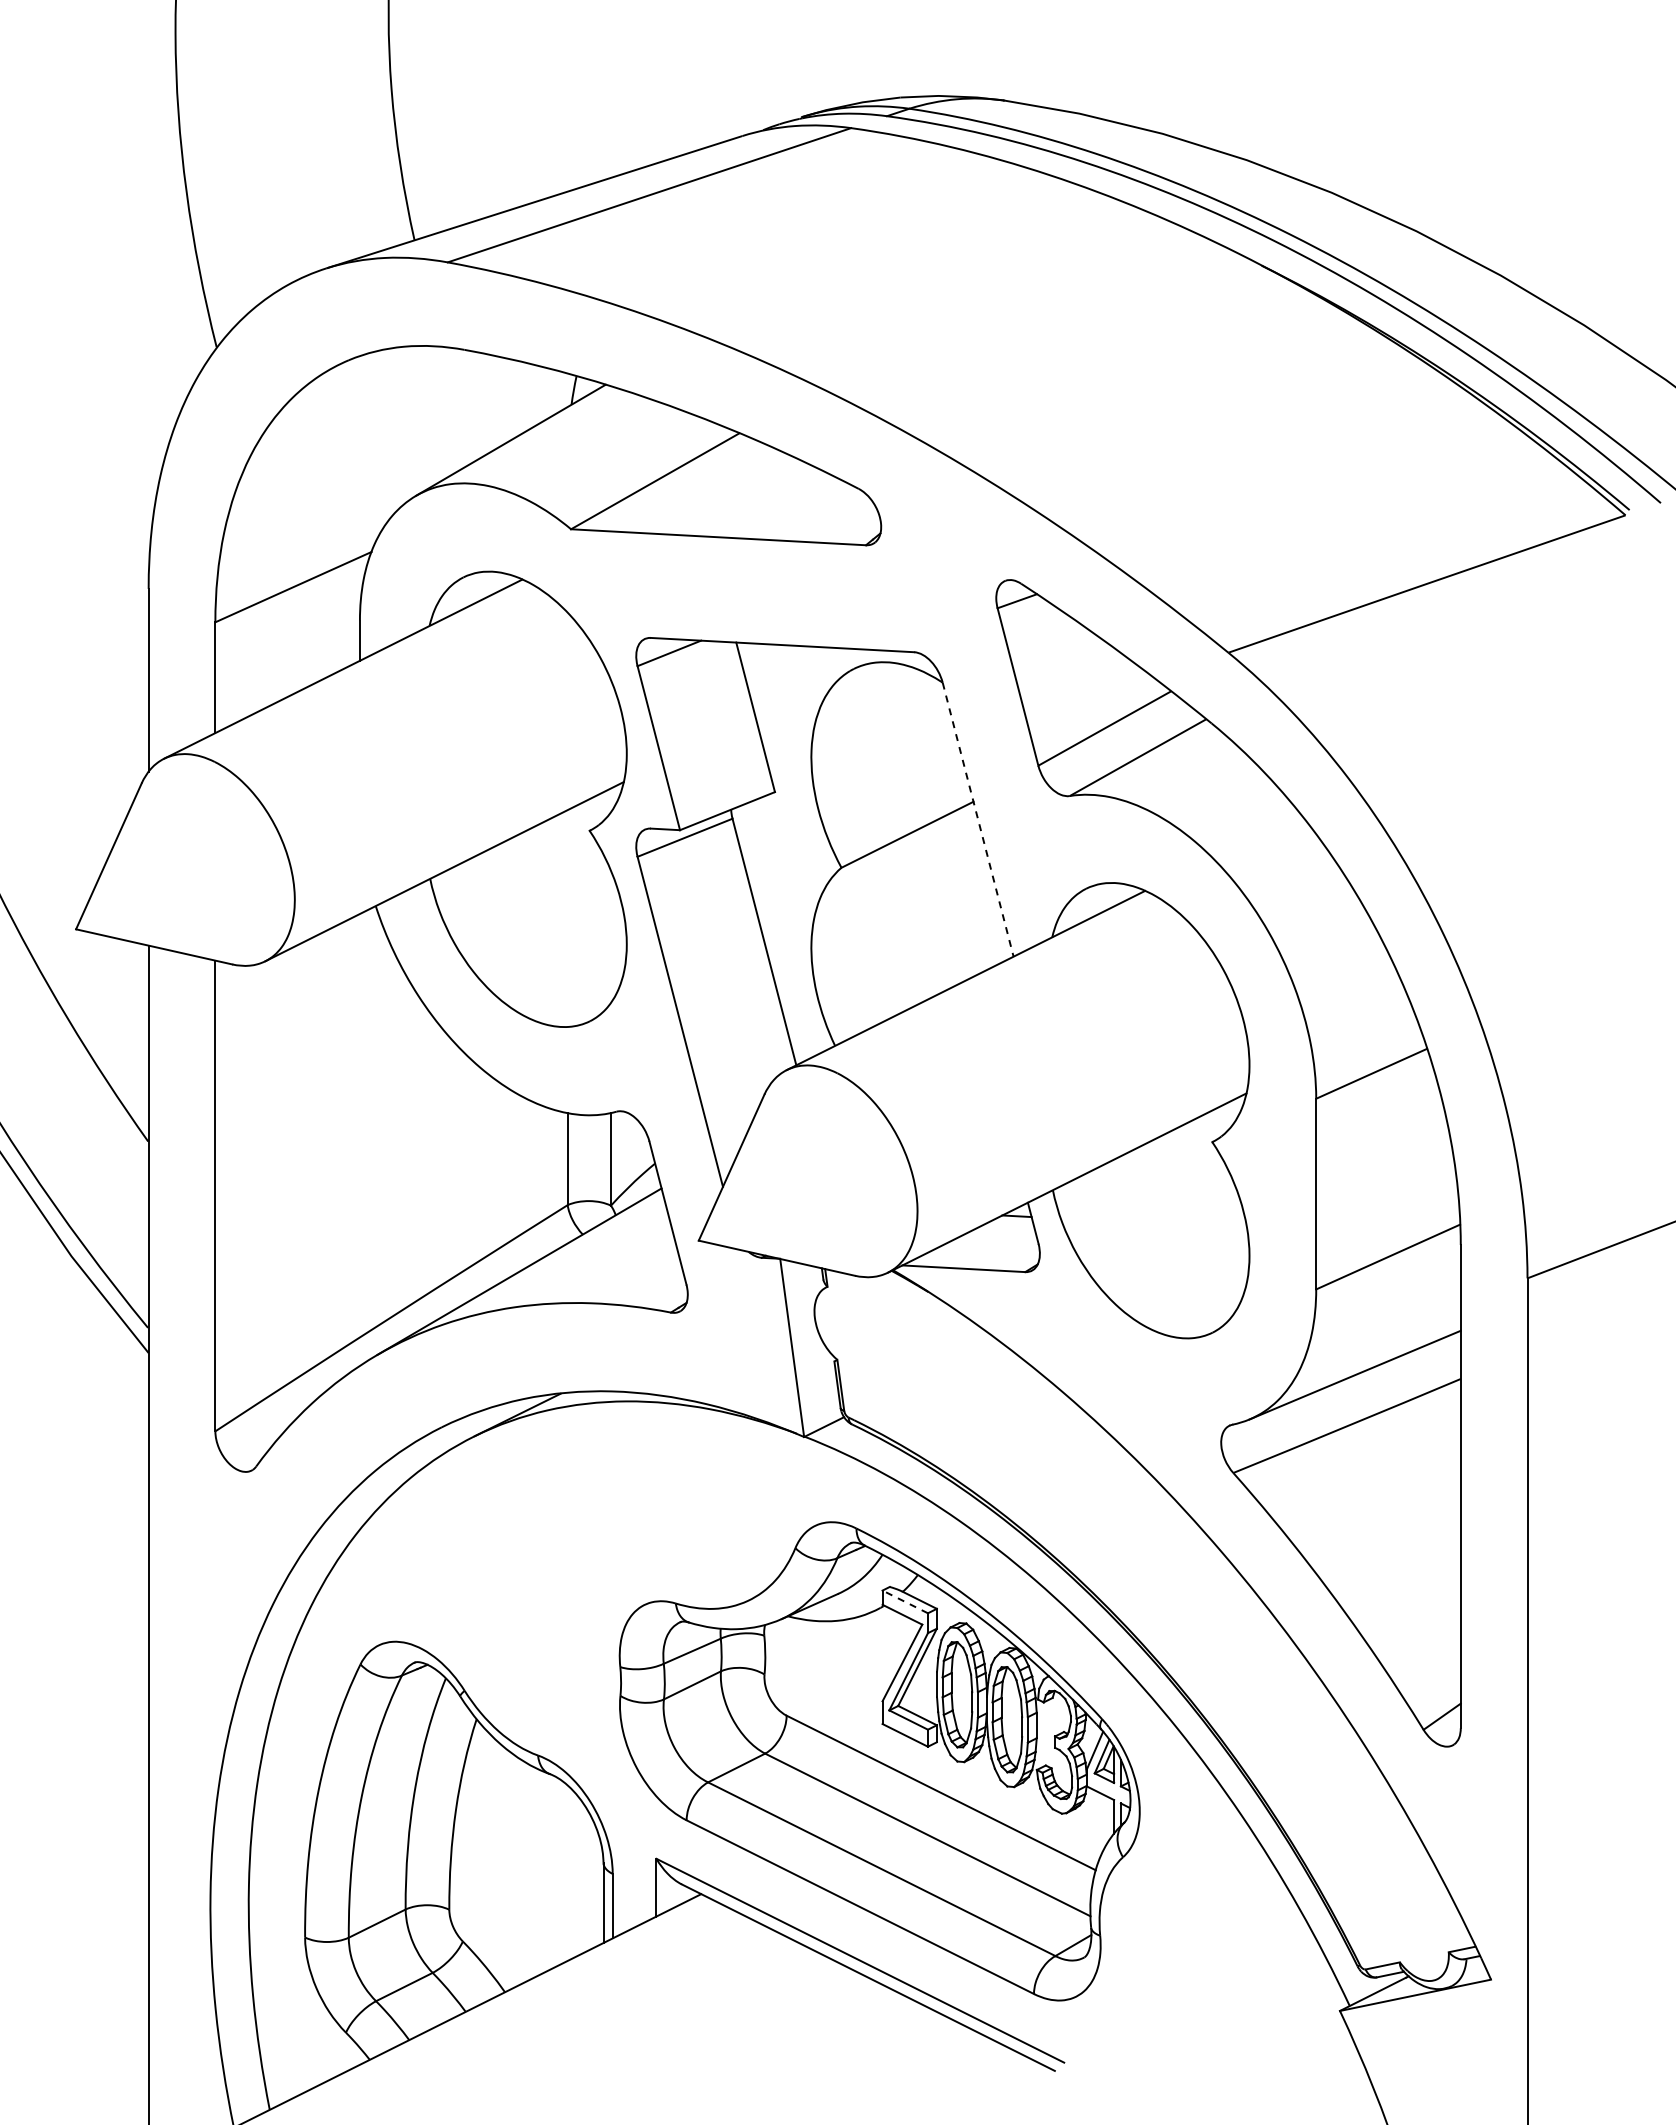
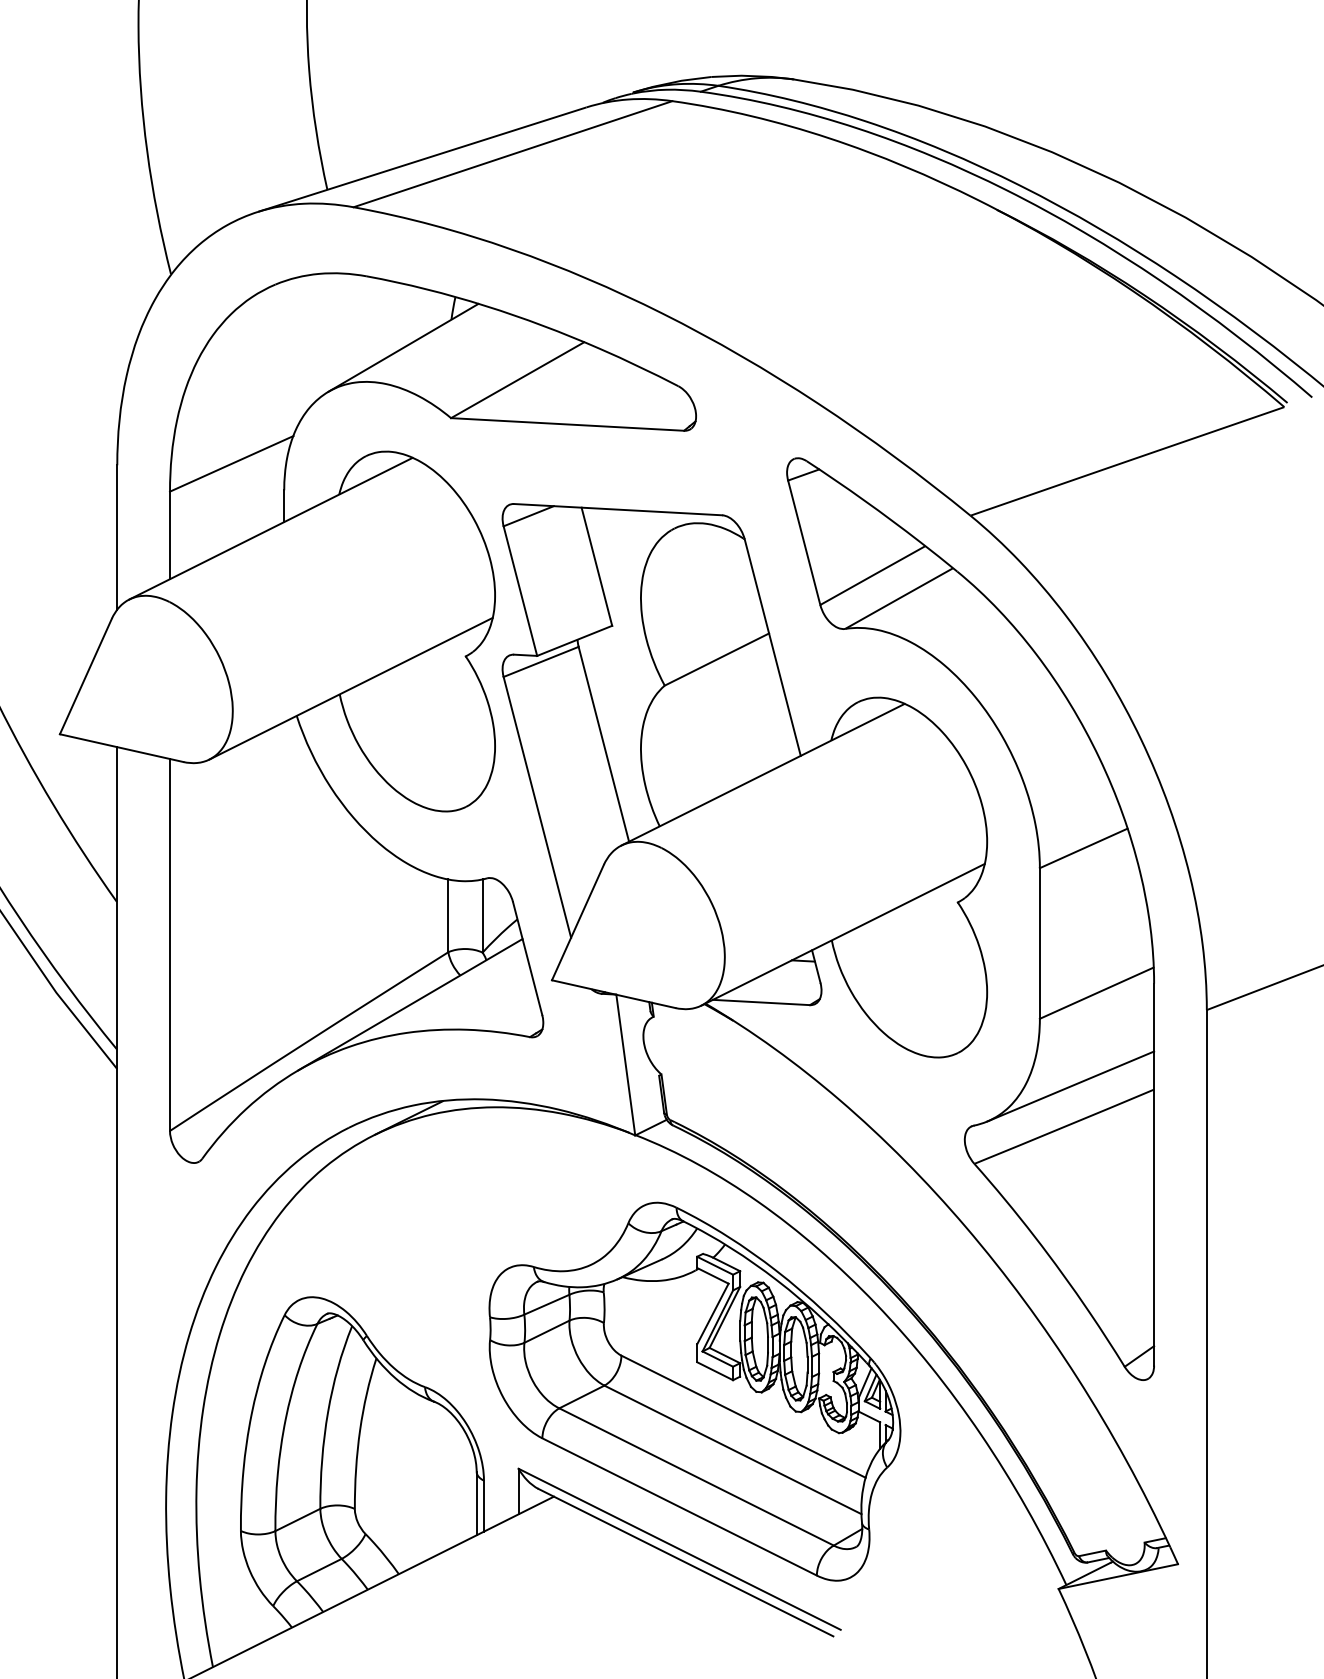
line: (978, 820) -> (773, 648), dashed -> solid
line: (904, 1601) -> (714, 1265), dashed -> solid

